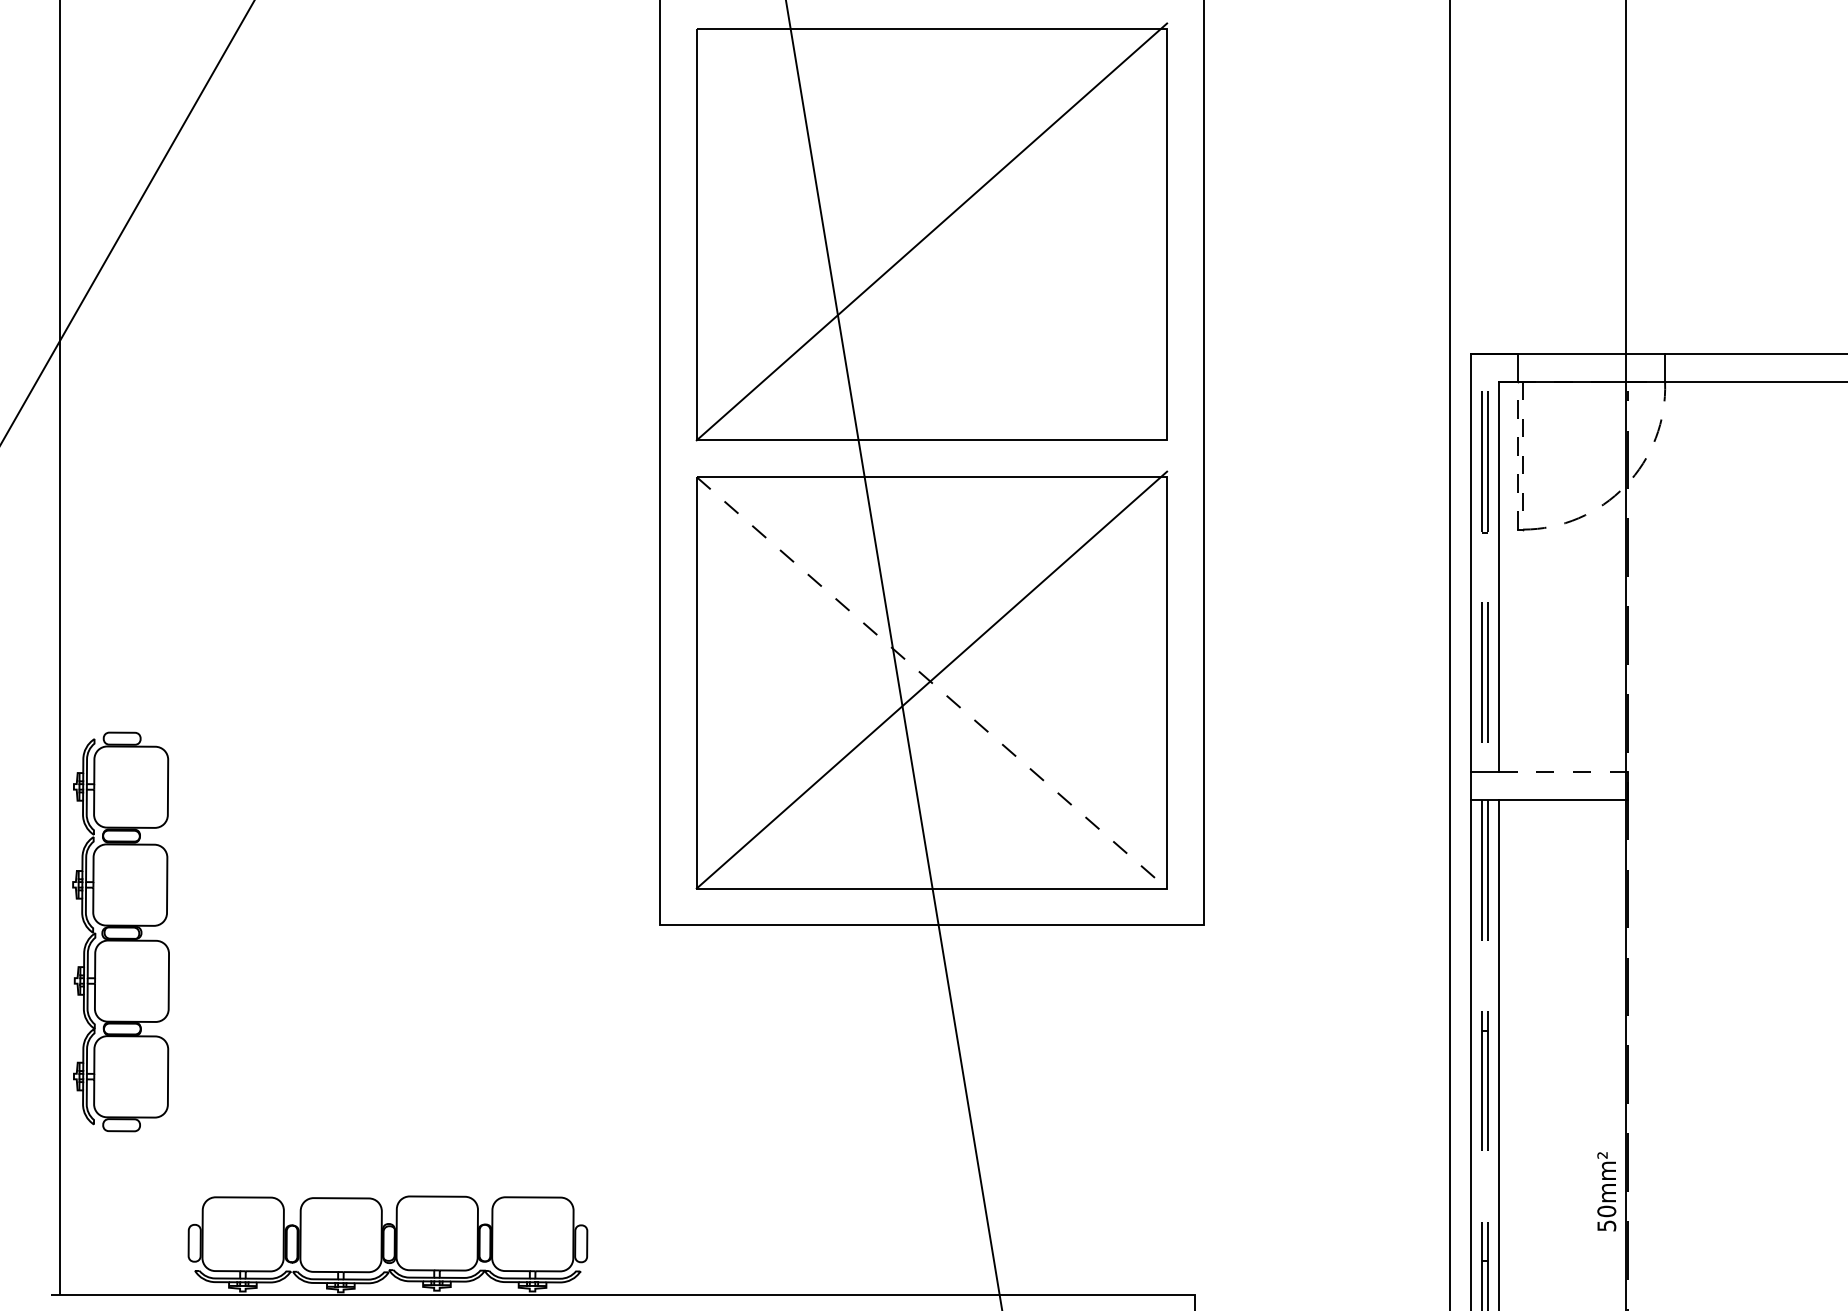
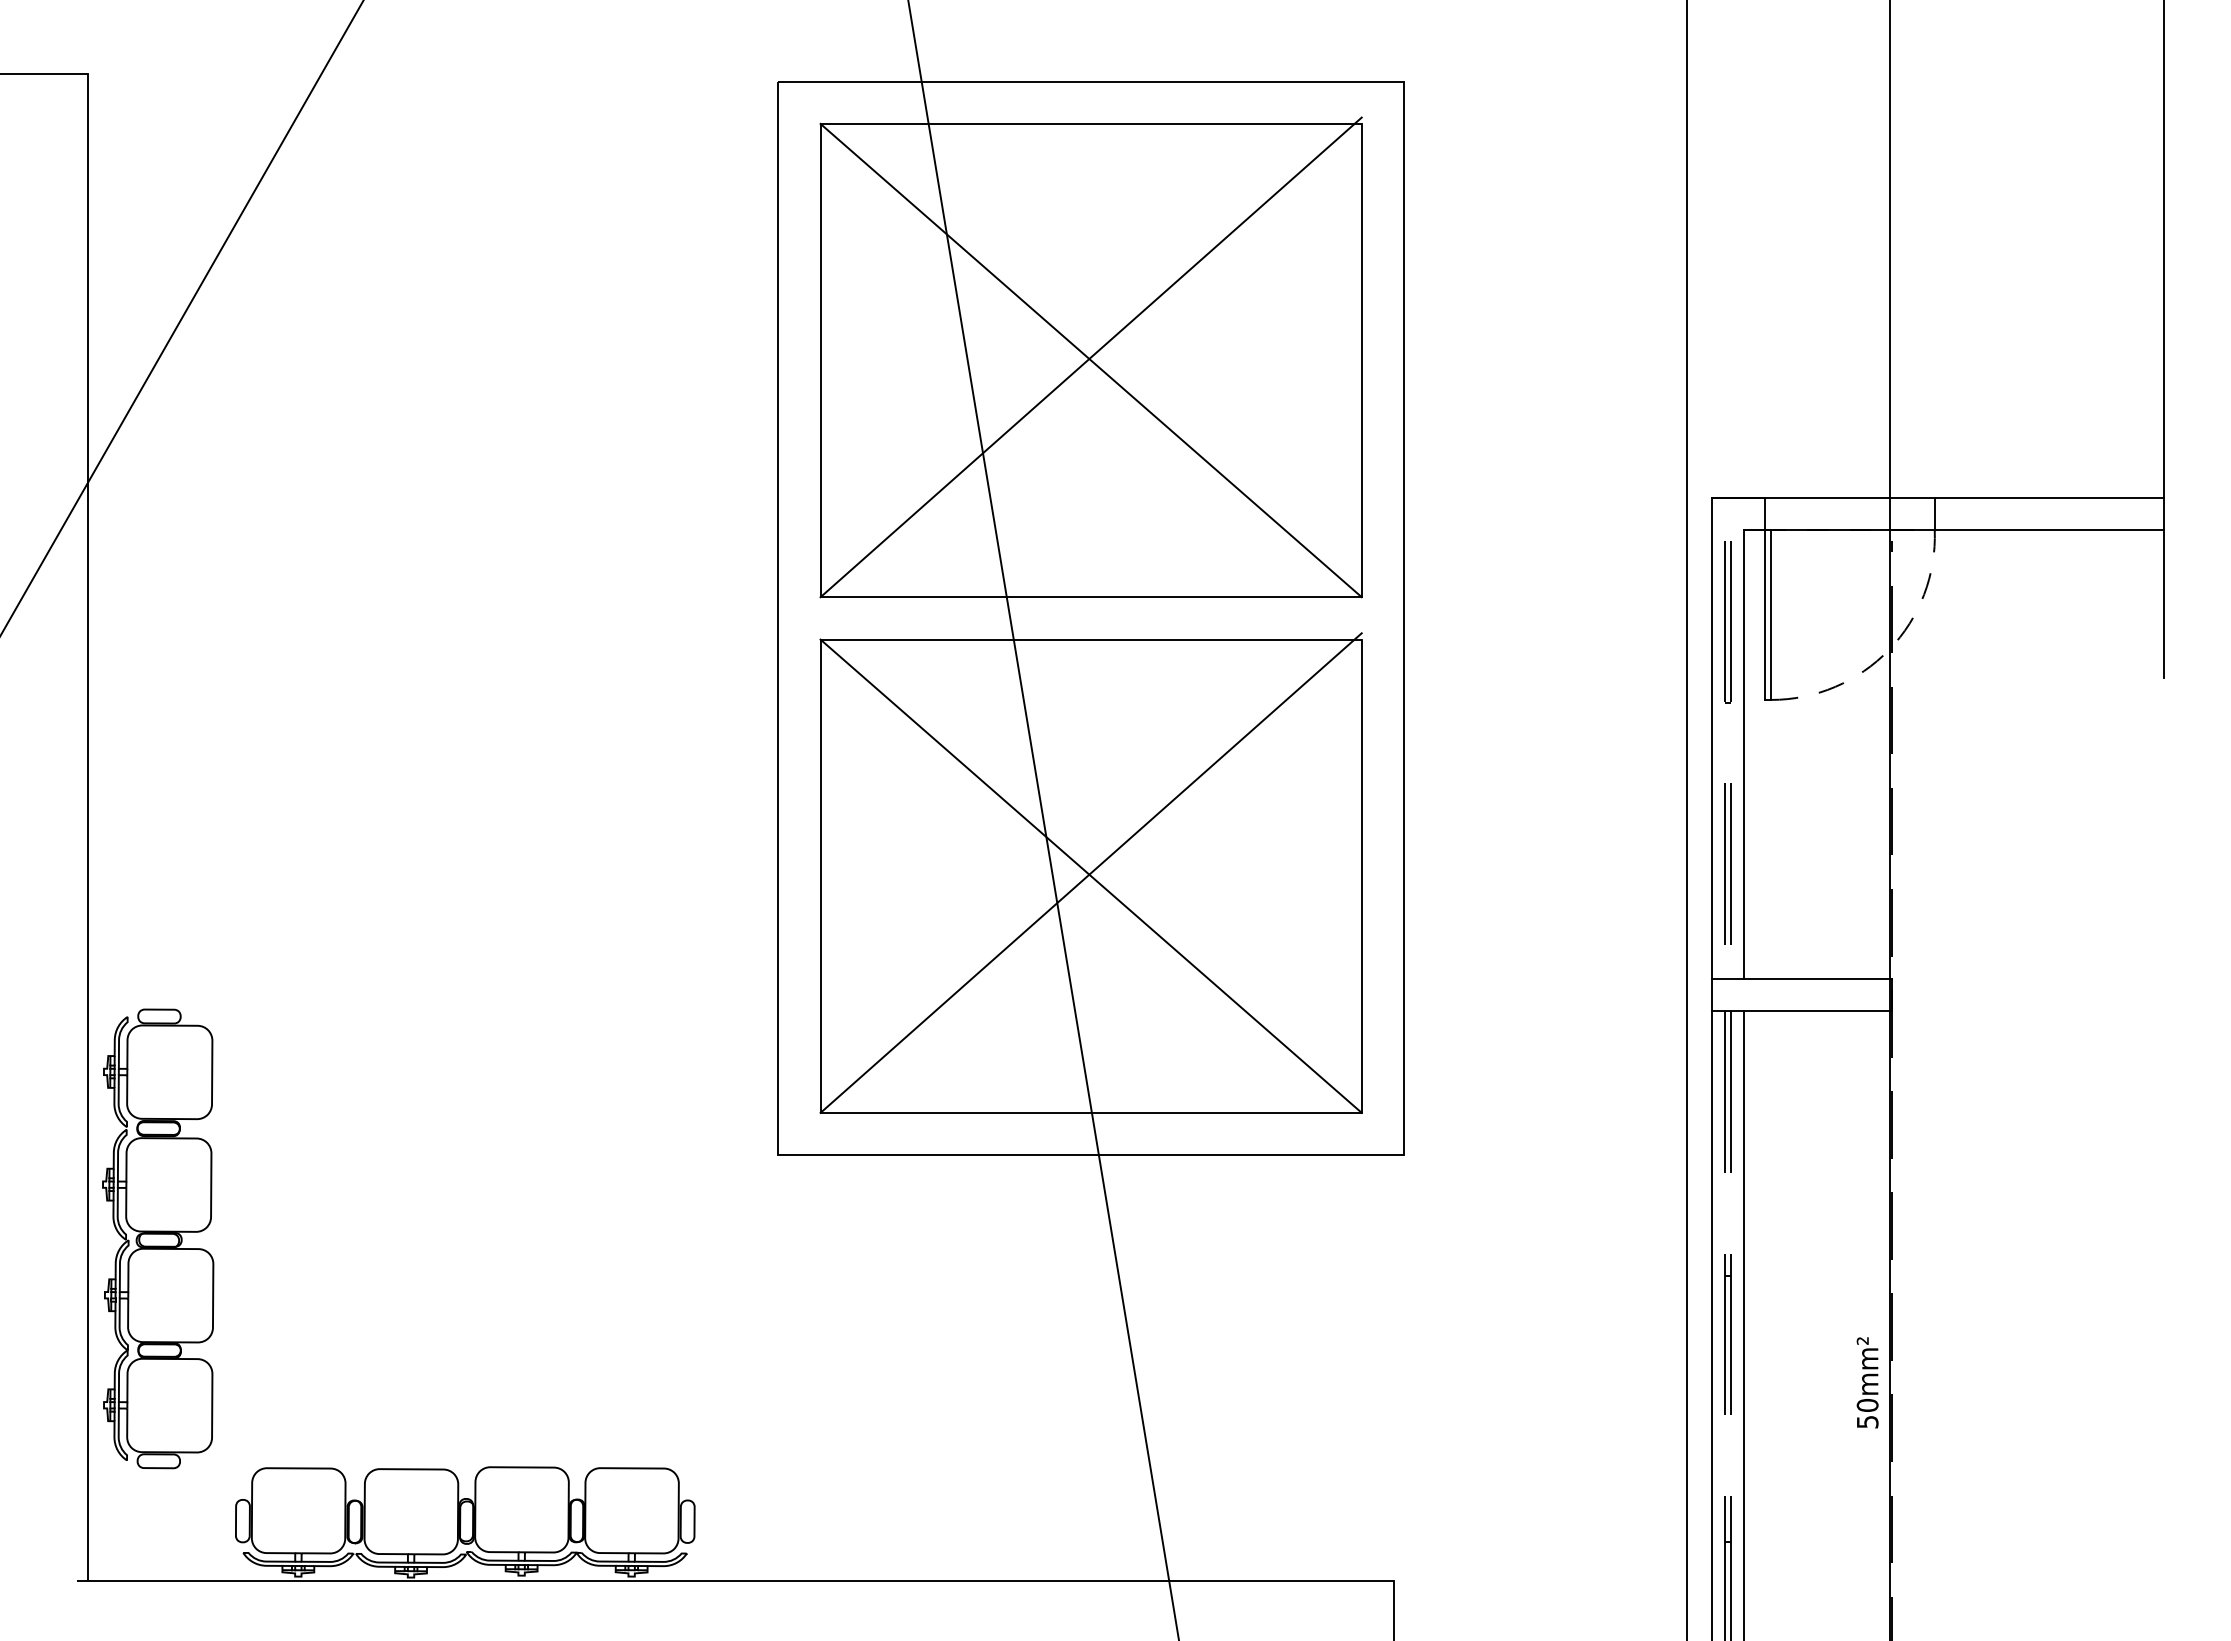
line: (931, 234) -> (1090, 360), added
line: (1517, 456) -> (1764, 615), dashed -> solid
line: (1523, 456) -> (1771, 615), dashed -> solid
line: (932, 683) -> (1091, 876), dashed -> solid
line: (1563, 772) -> (1817, 979), dashed -> solid
part: (121, 931) -> (158, 1238), moved
text: (1606, 1191) -> (1867, 1382), moved

